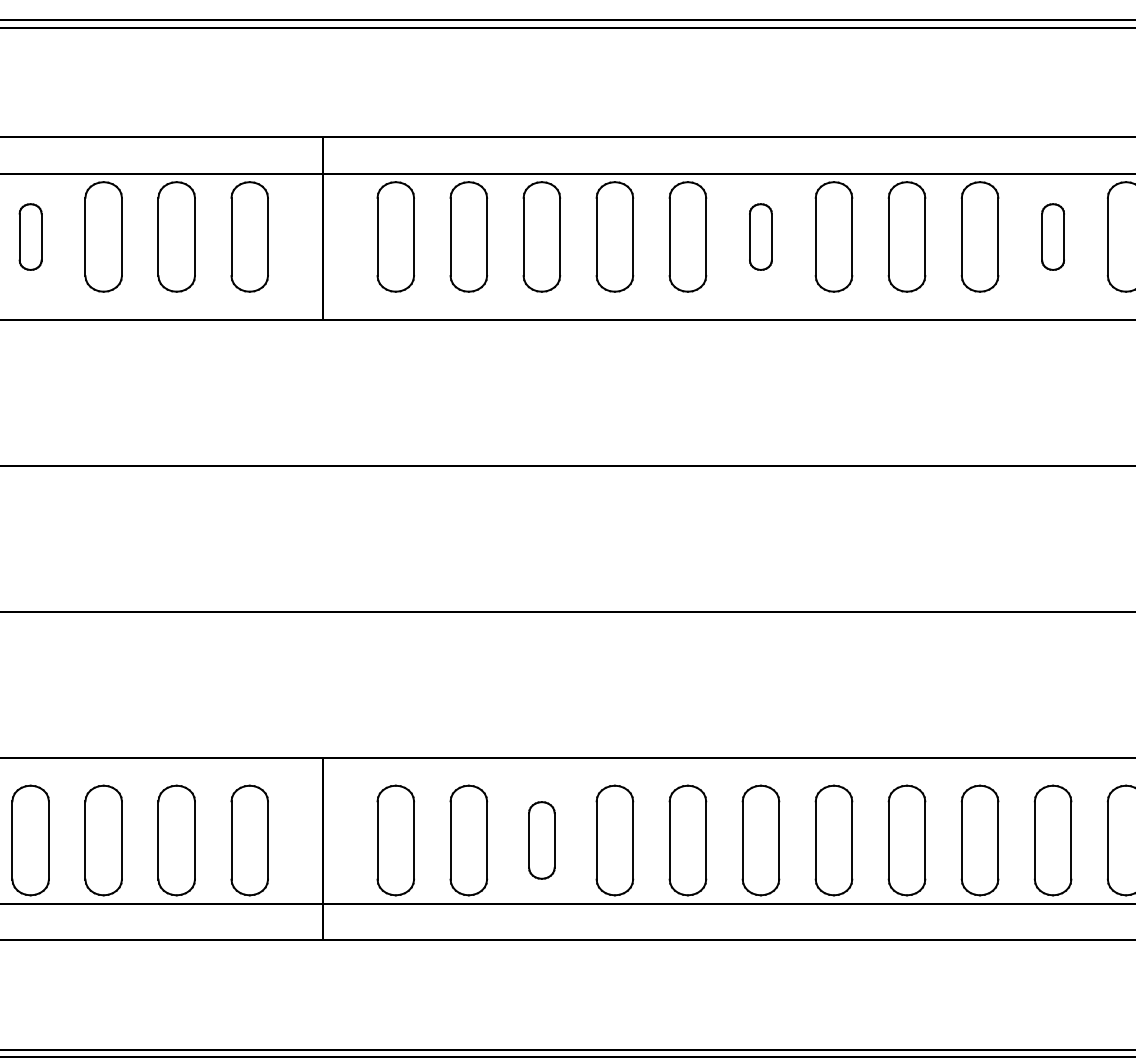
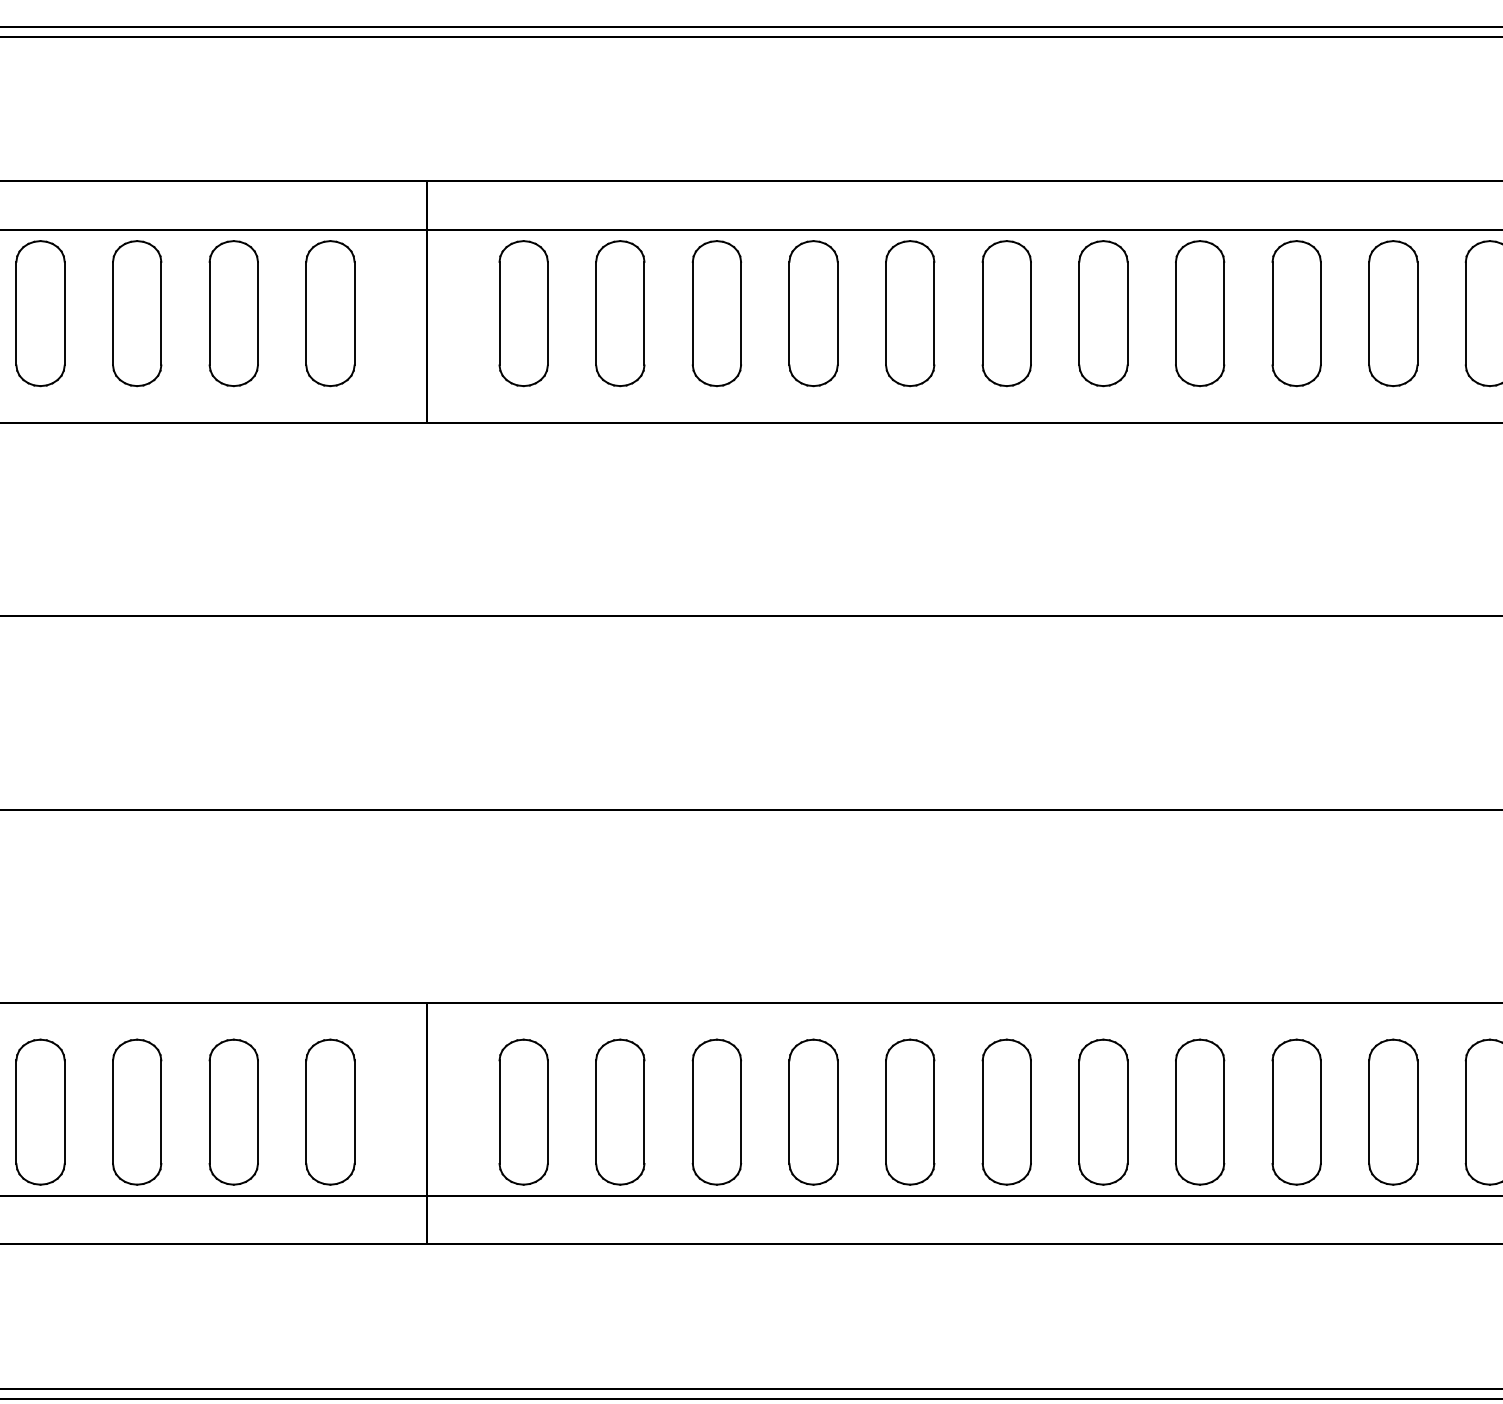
part: (30, 236) -> (40, 313), size x1.67
part: (760, 236) -> (1006, 313), size x1.67
part: (1053, 236) -> (1393, 313), size x1.67
part: (541, 840) -> (716, 1111), size x1.43

